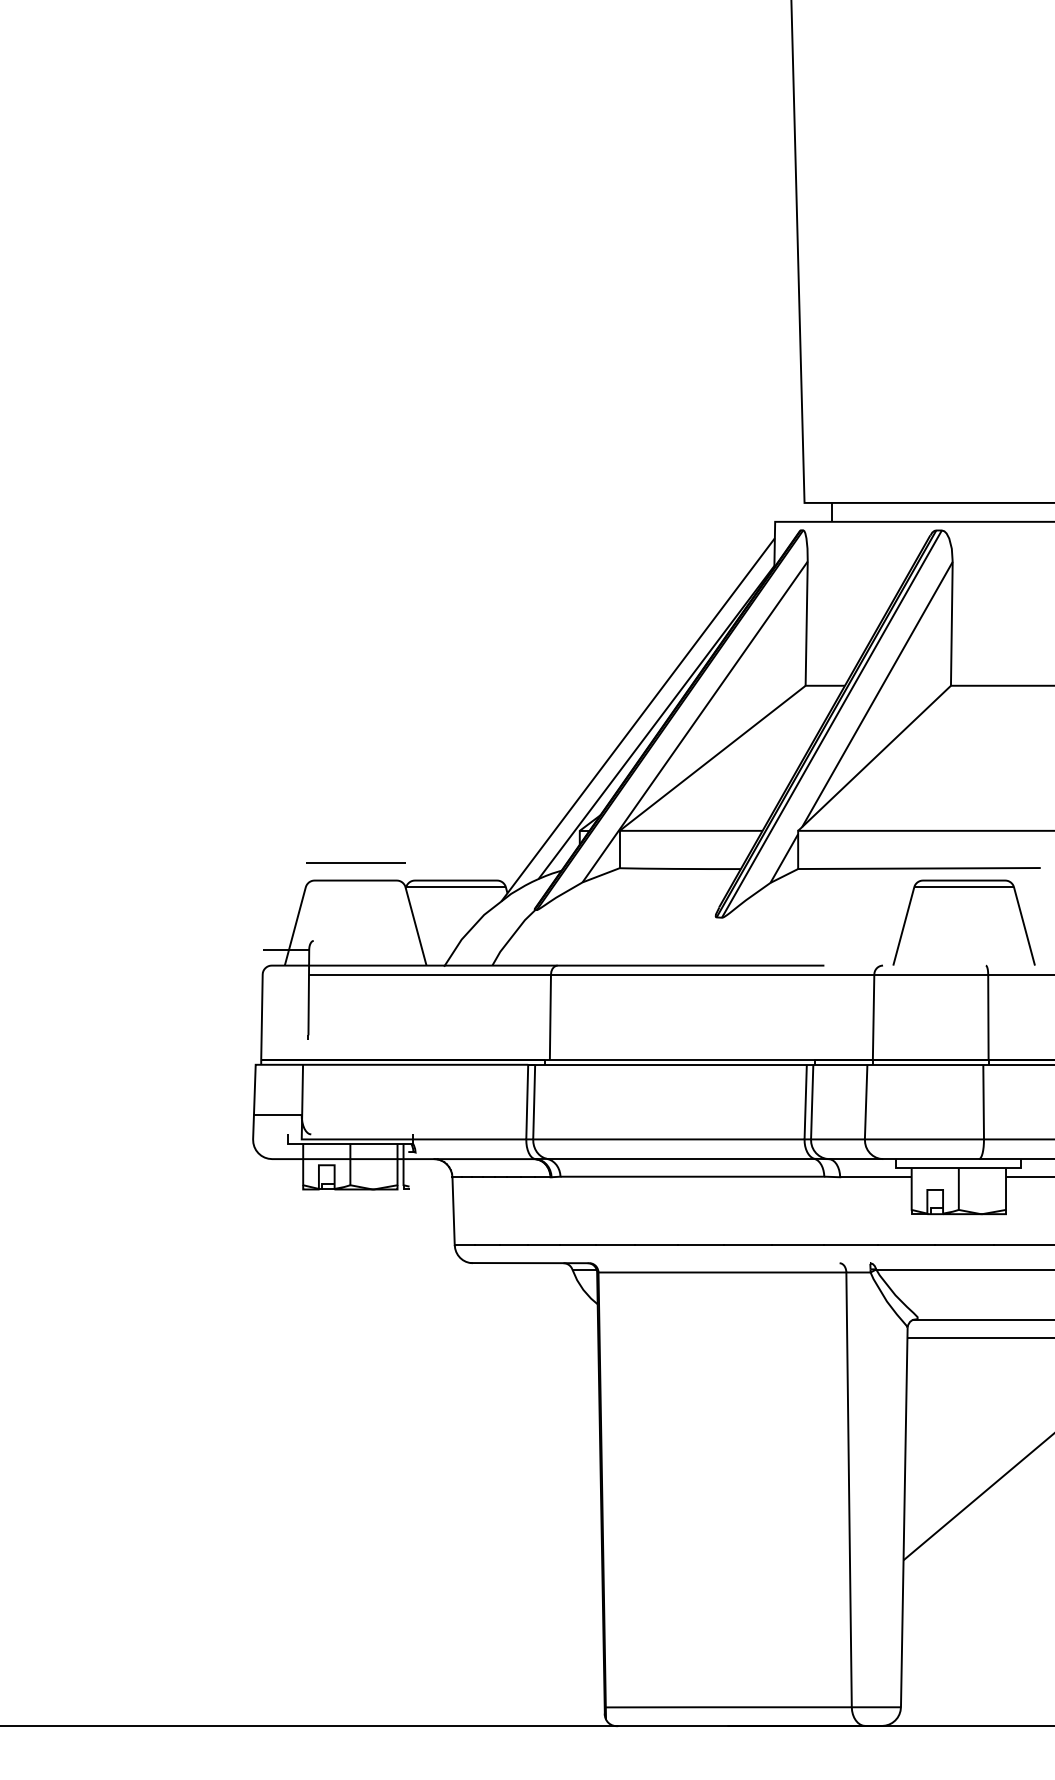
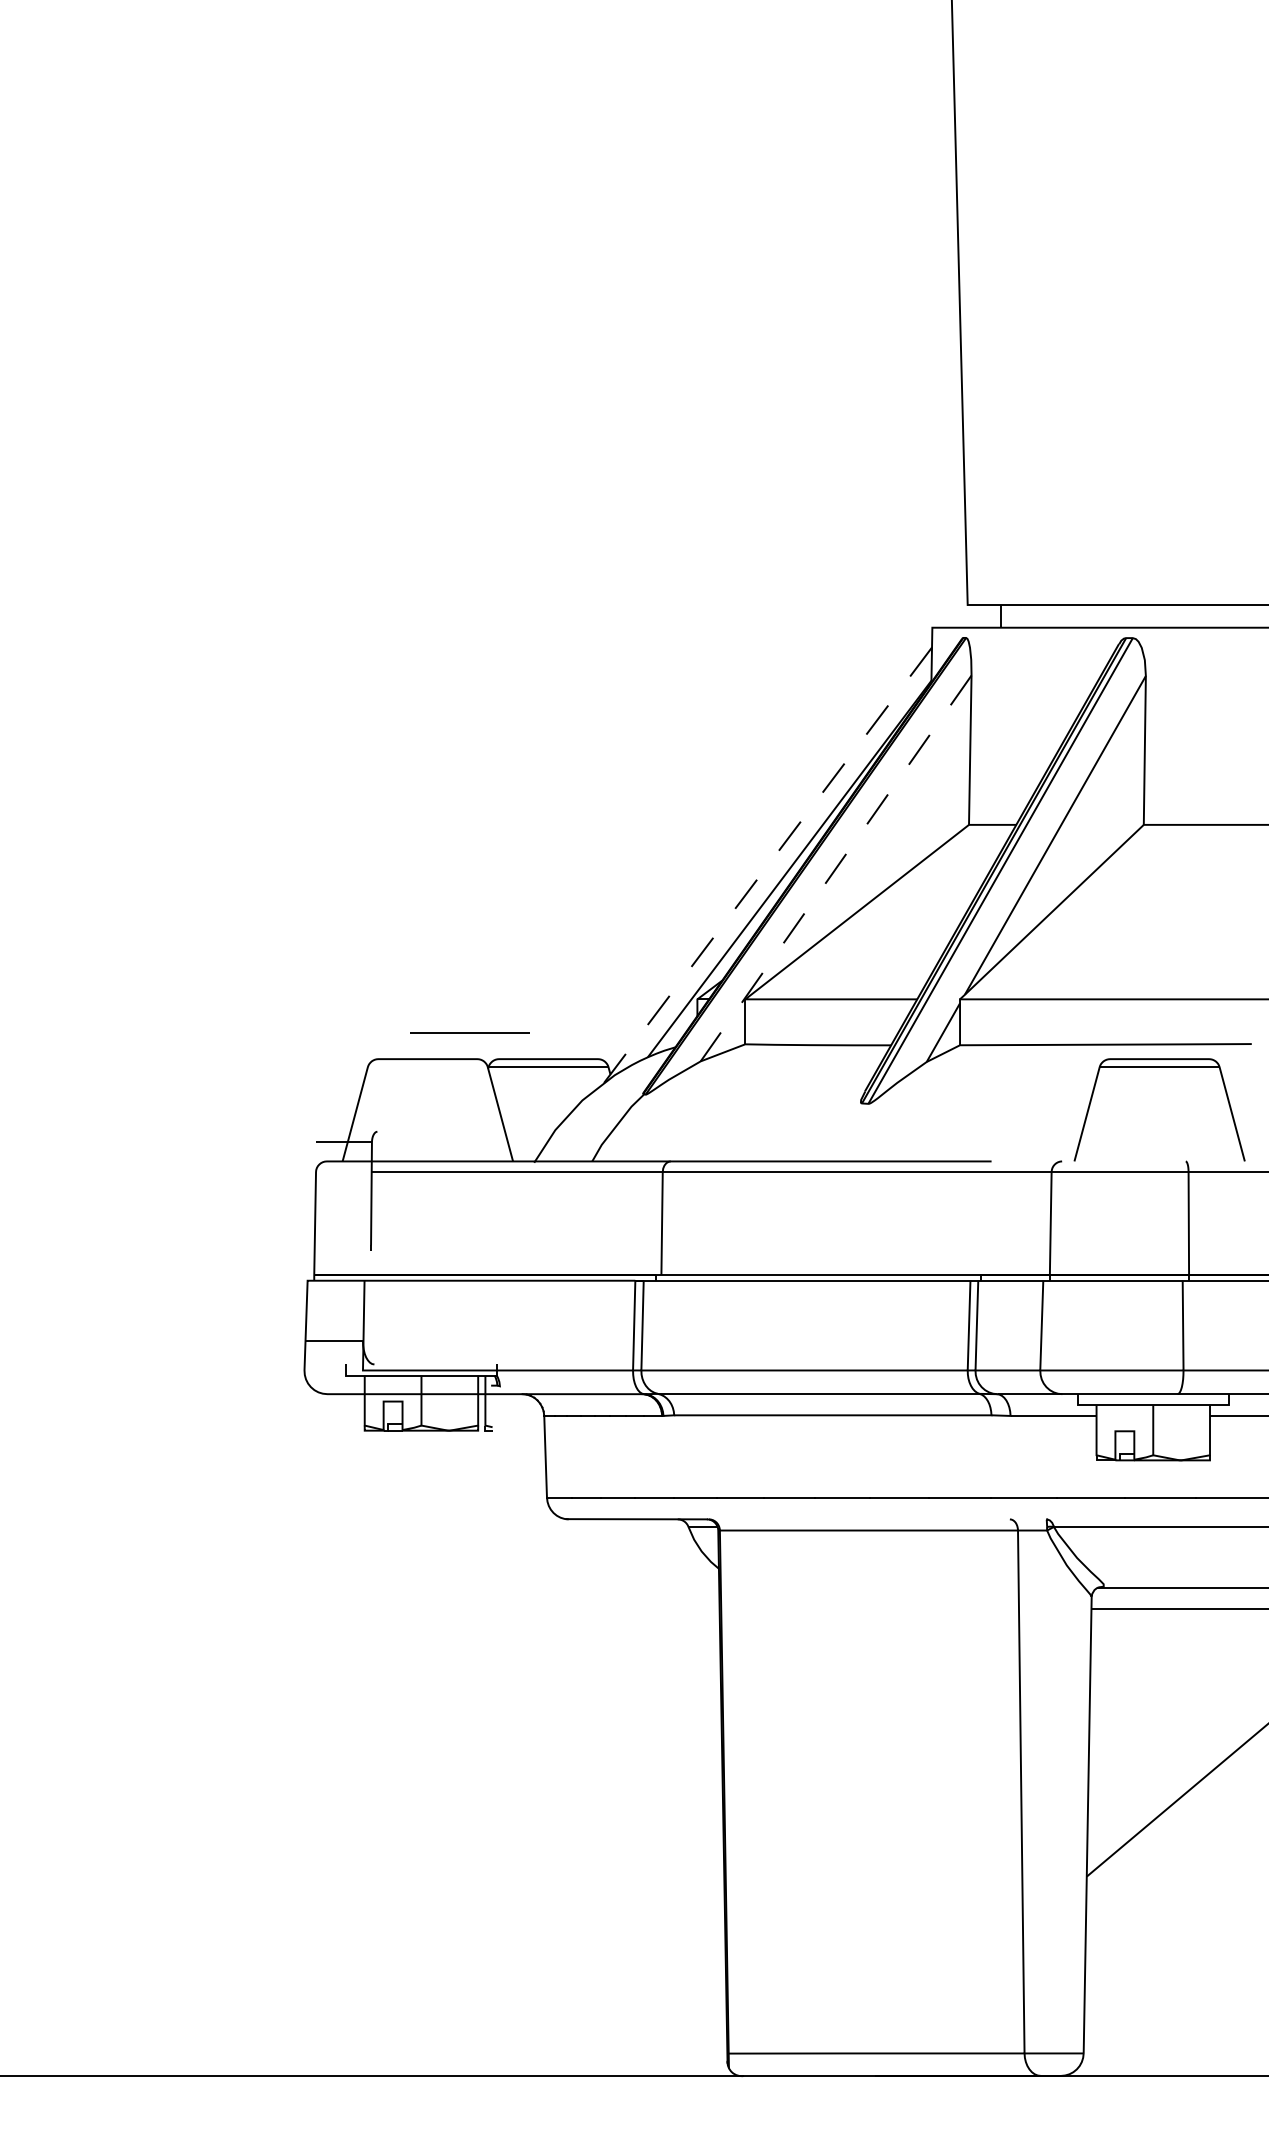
line: (637, 720) -> (766, 866), solid -> dashed
line: (694, 722) -> (835, 869), solid -> dashed
line: (355, 862) -> (469, 1032), moved

